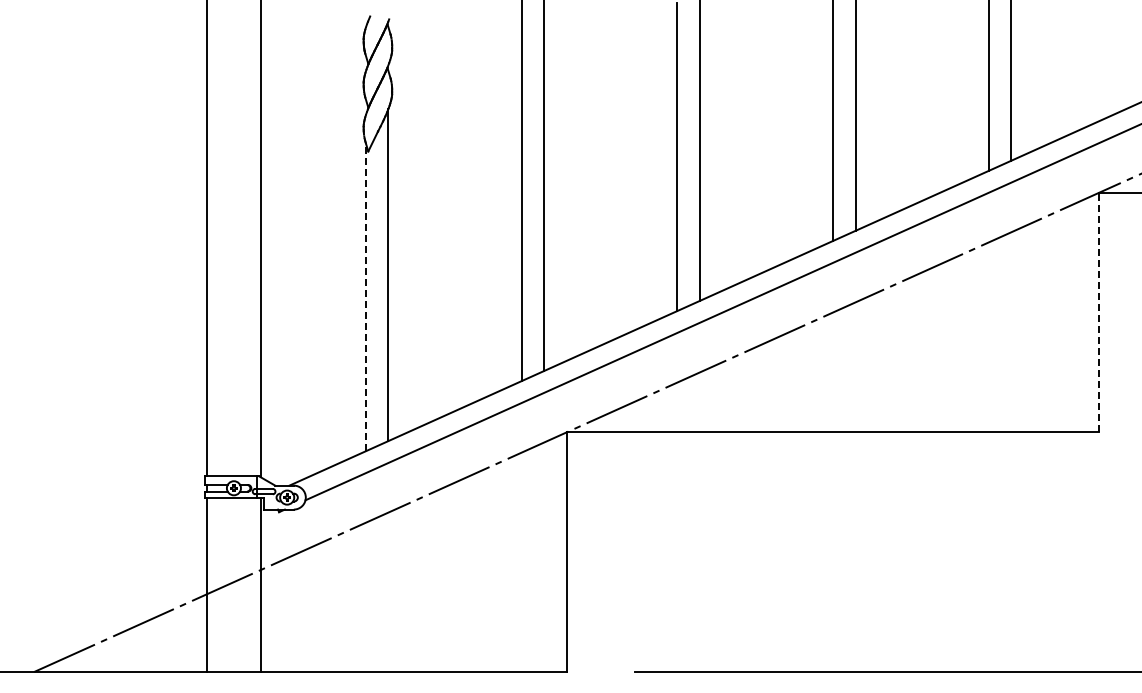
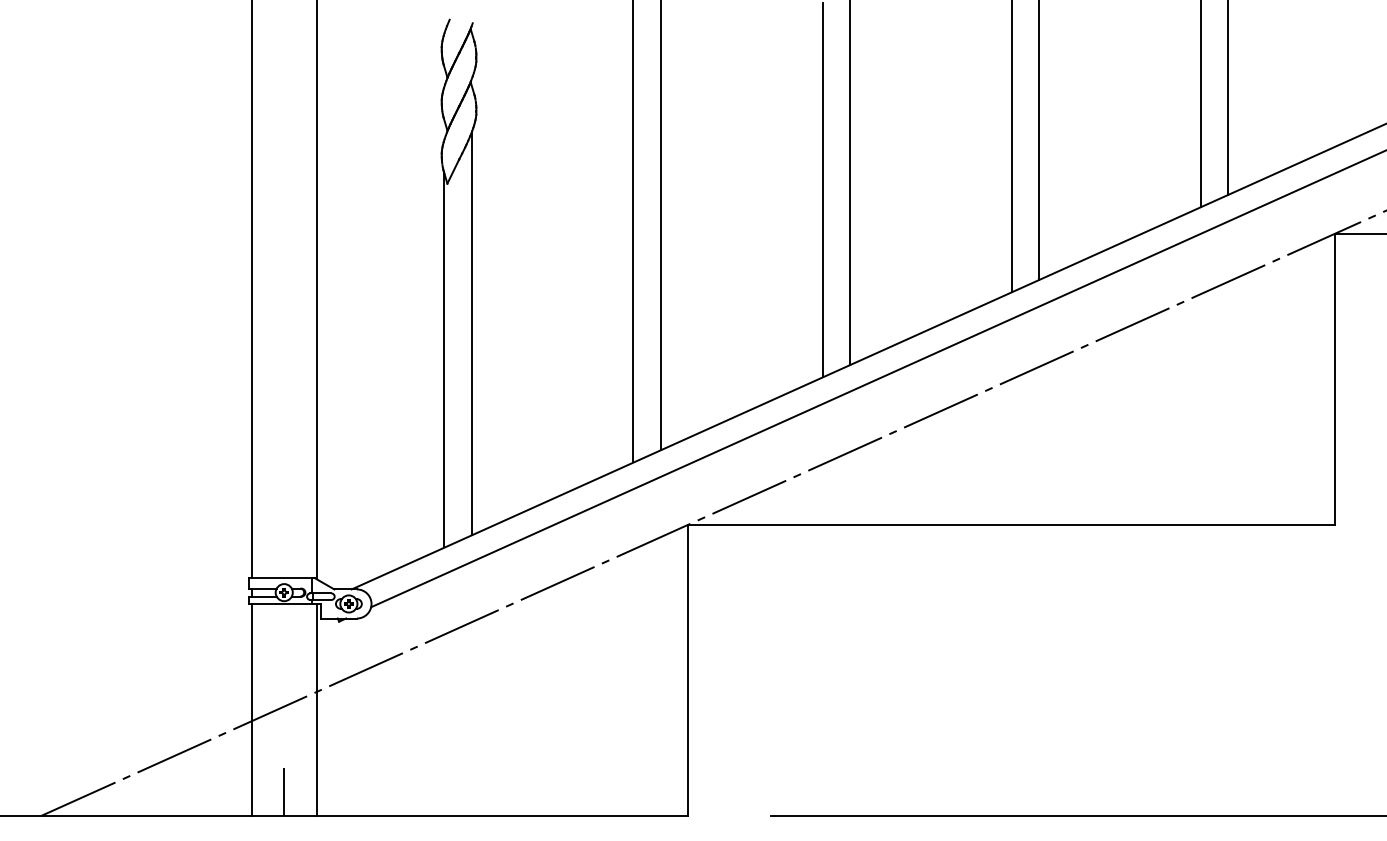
line: (365, 296) -> (443, 359), dashed -> solid
line: (1099, 312) -> (1335, 379), dashed -> solid
line: (233, 651) -> (283, 790), added

